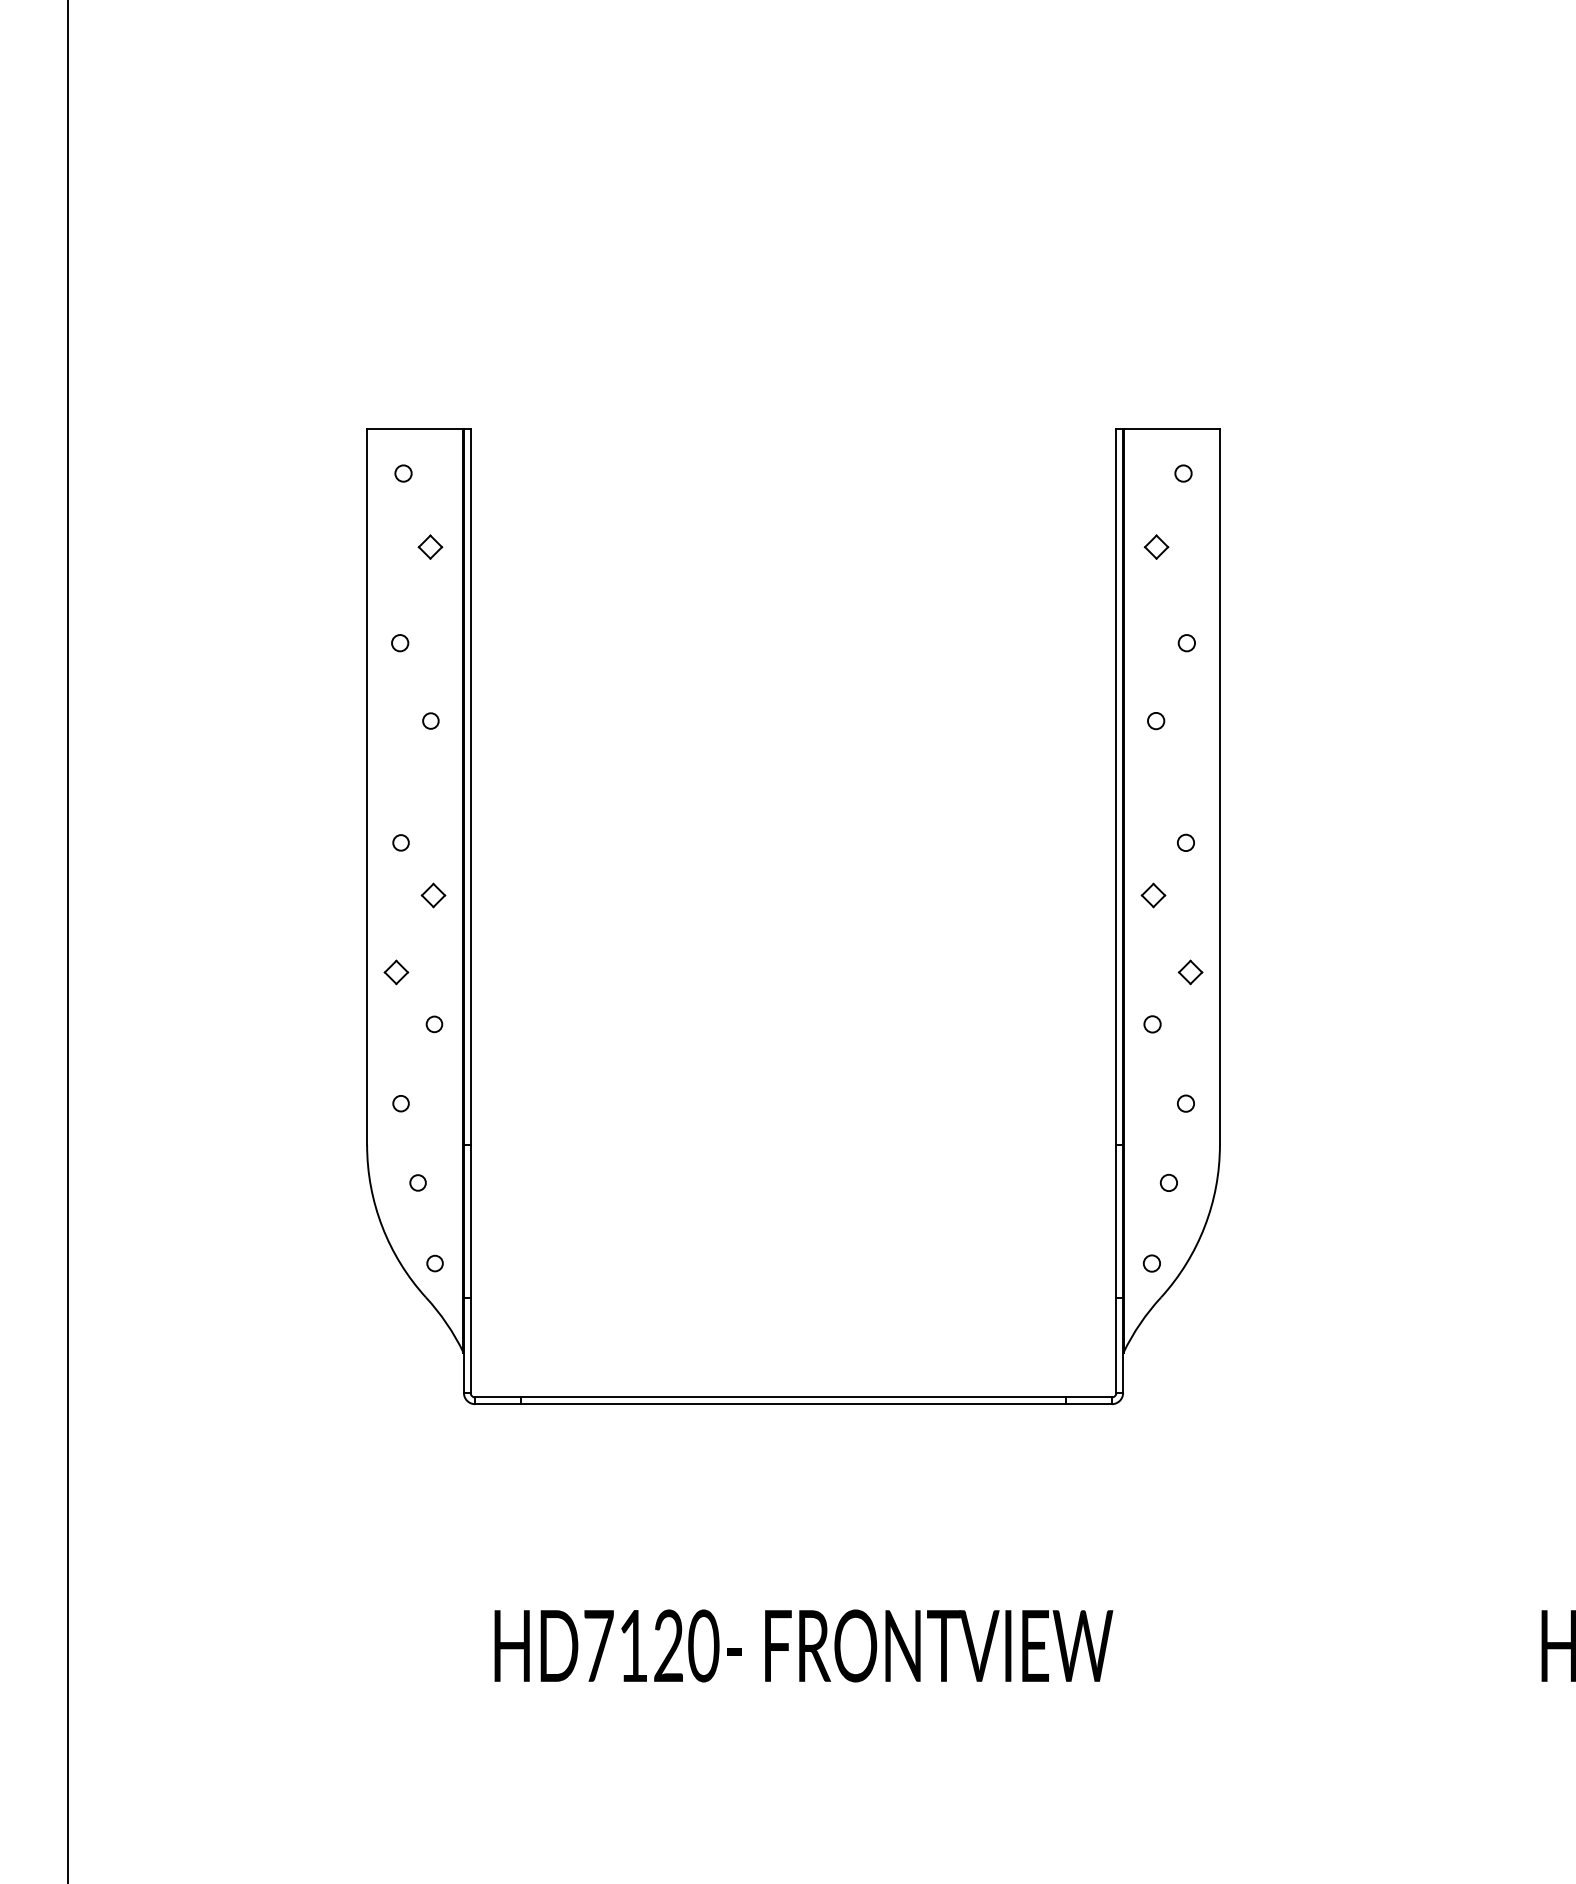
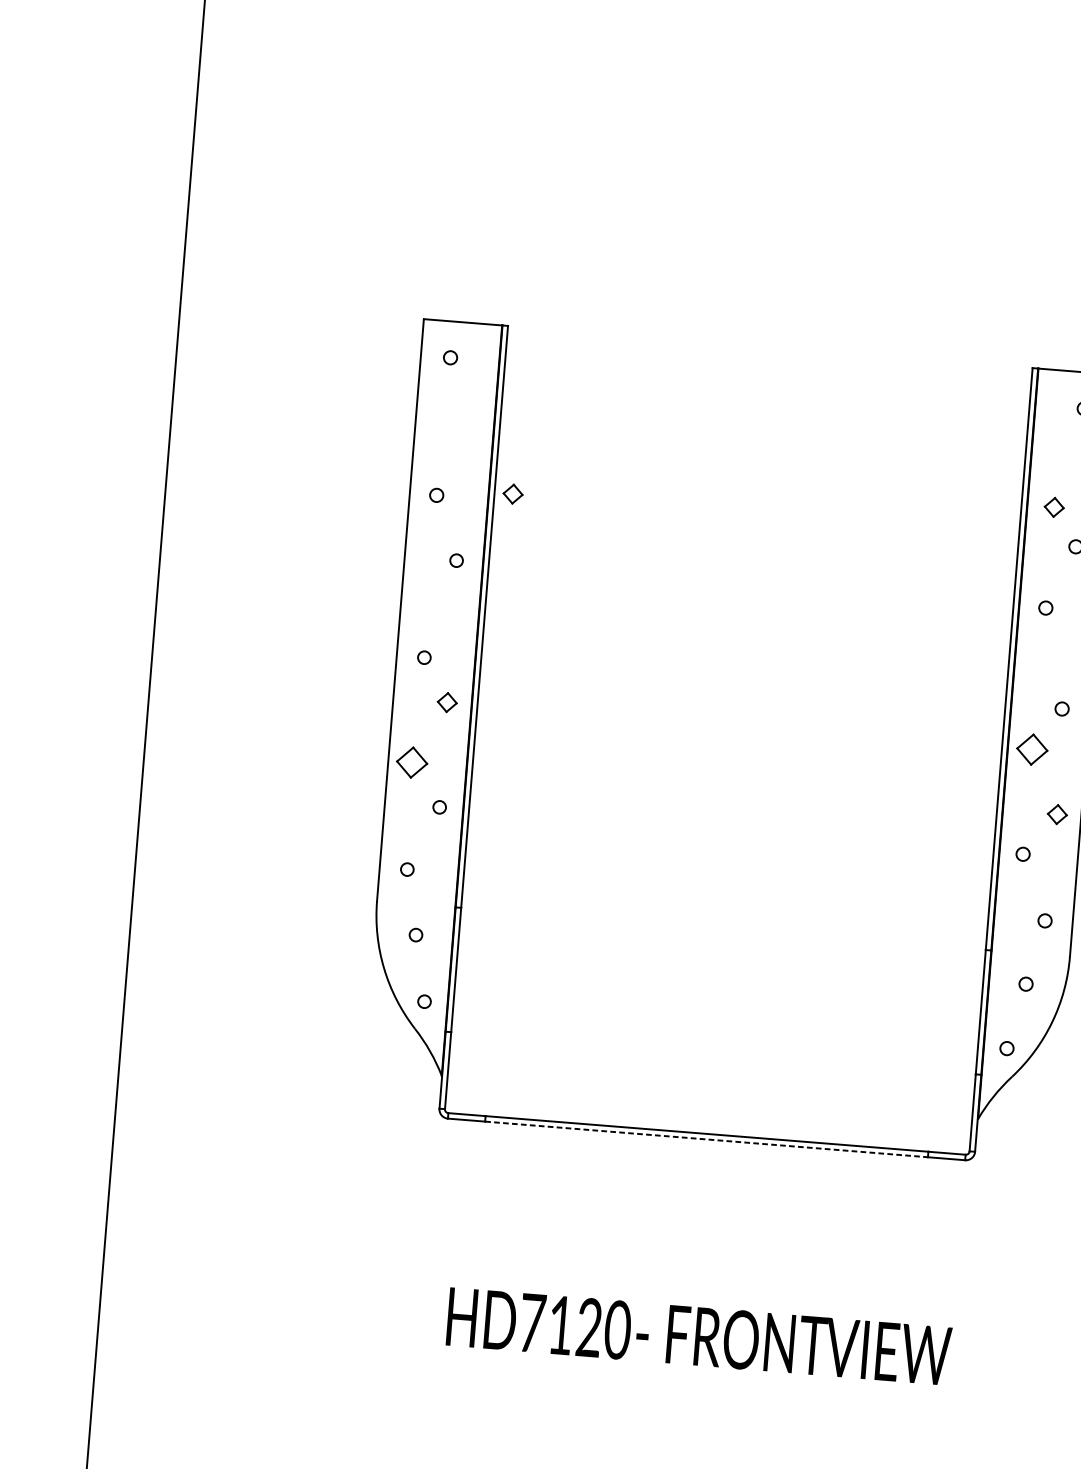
part: (430, 546) -> (513, 493), moved
part: (1156, 546) -> (1054, 506), moved
part: (1153, 895) -> (1032, 749), size x1.6
part: (396, 972) -> (412, 762), size x1.6
line: (794, 1404) -> (707, 1139), solid -> dashed

